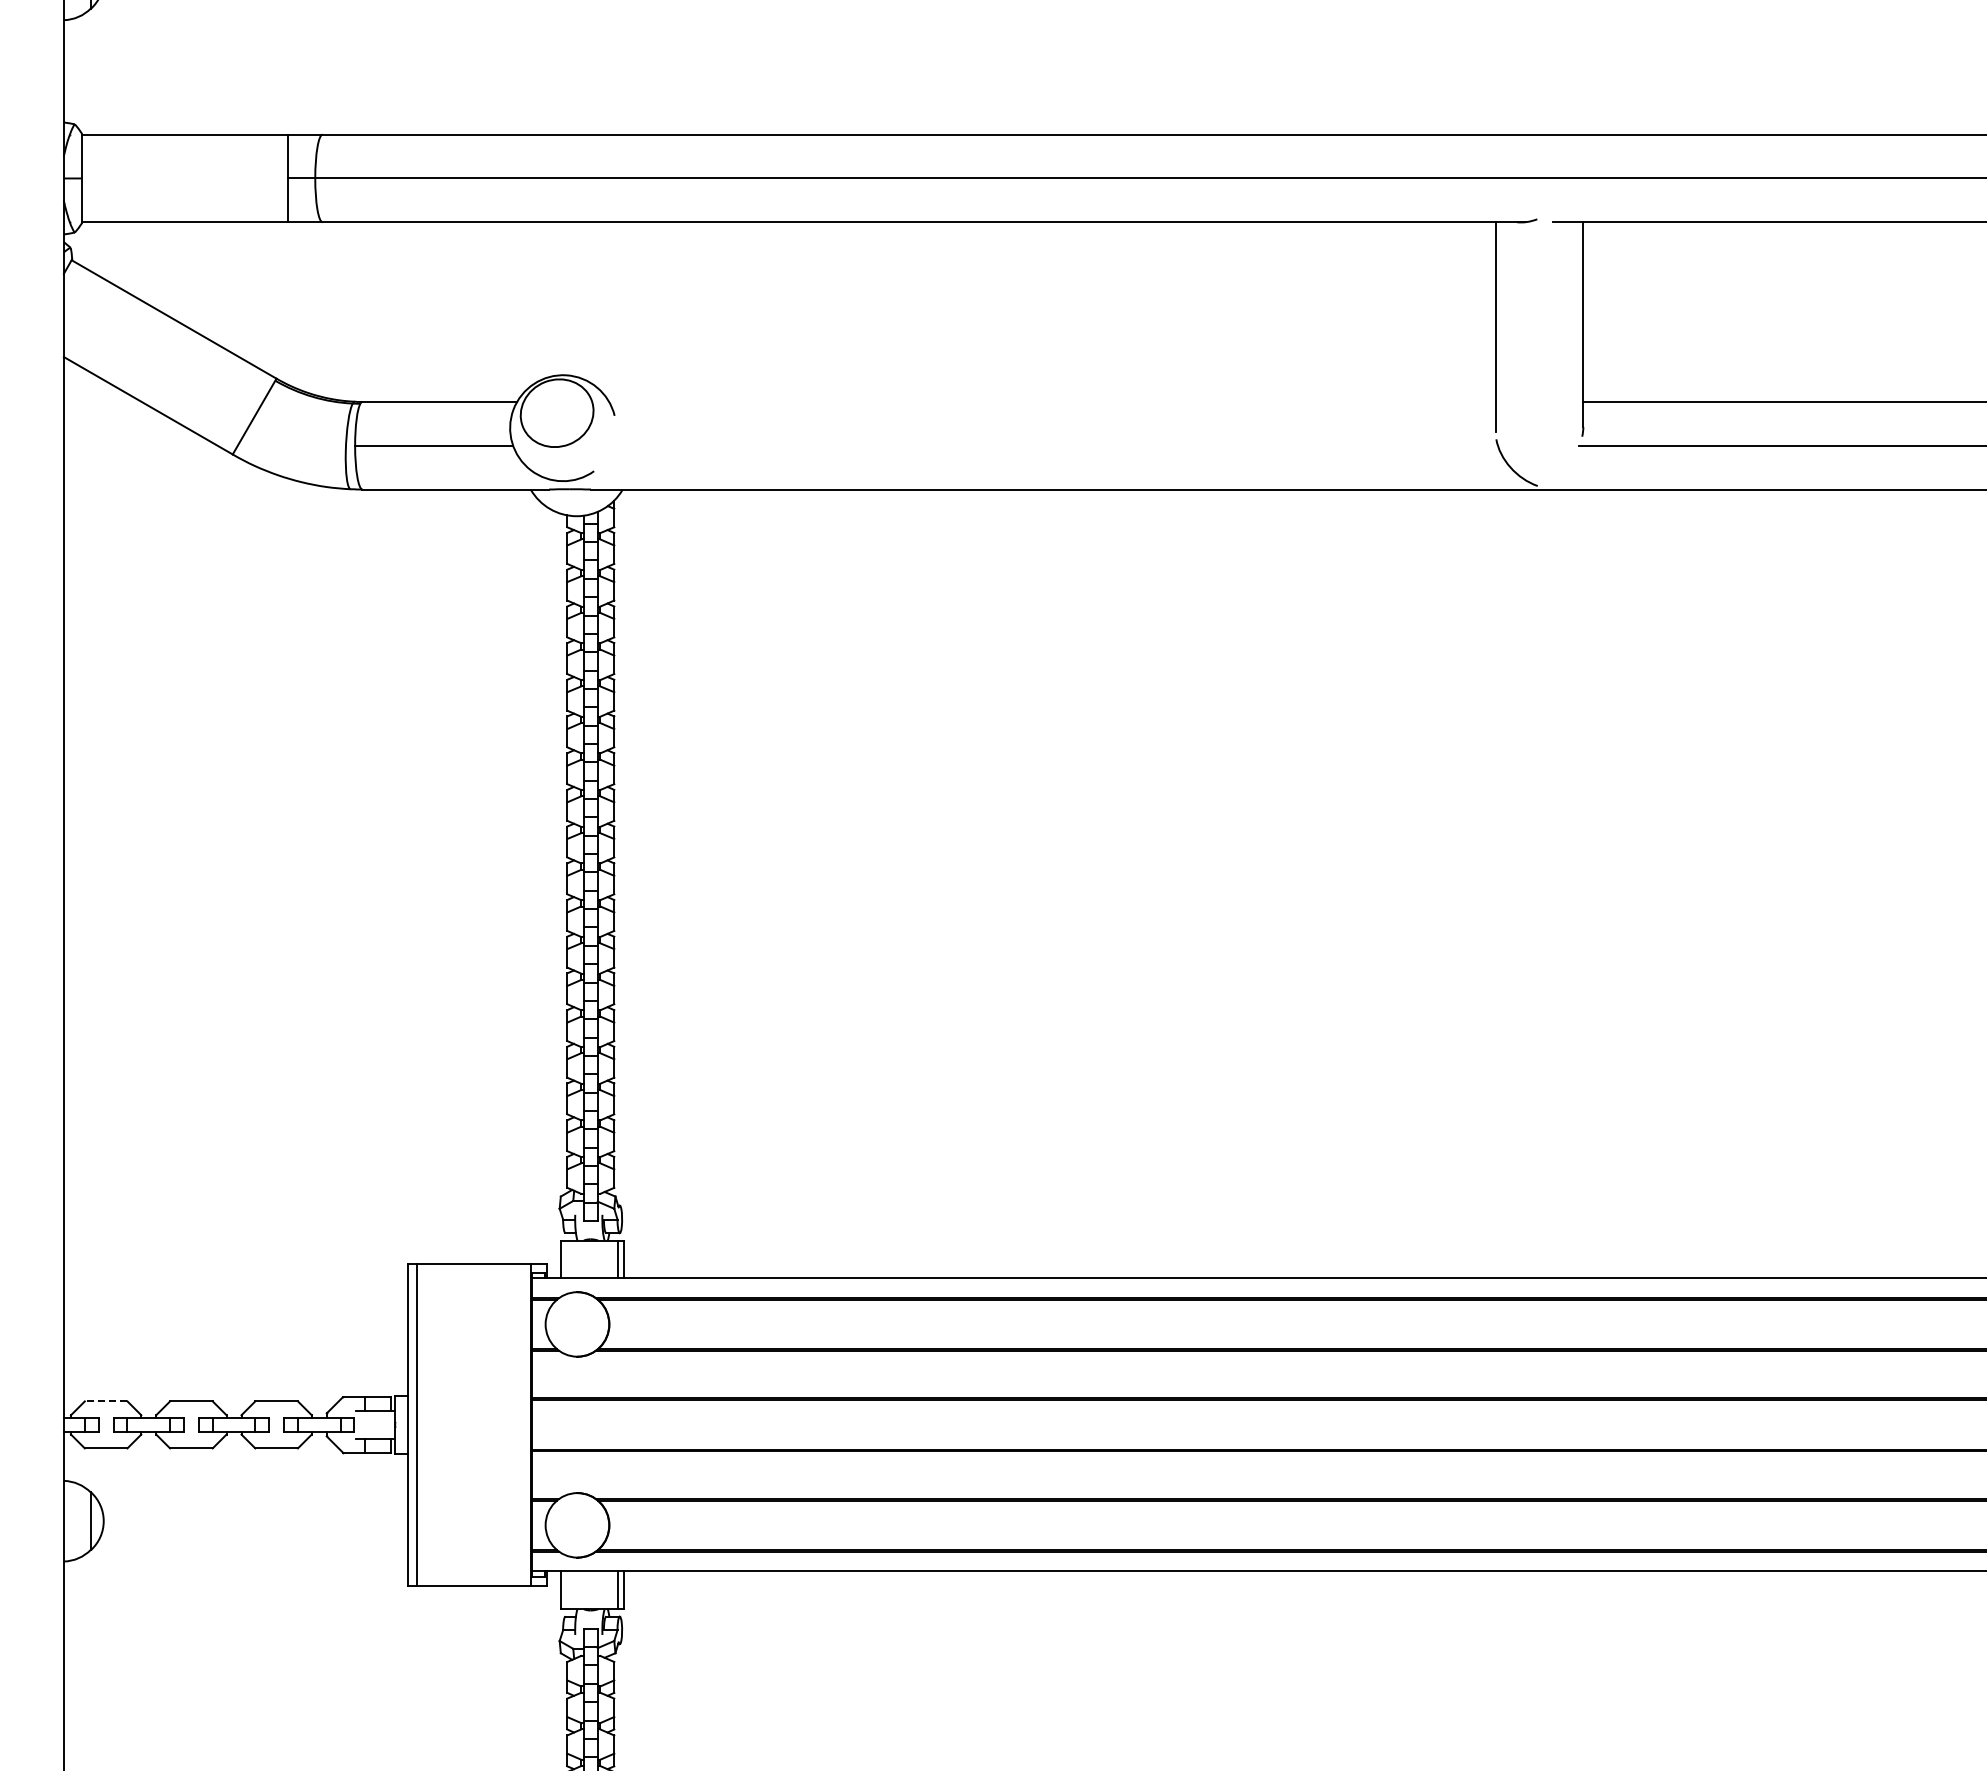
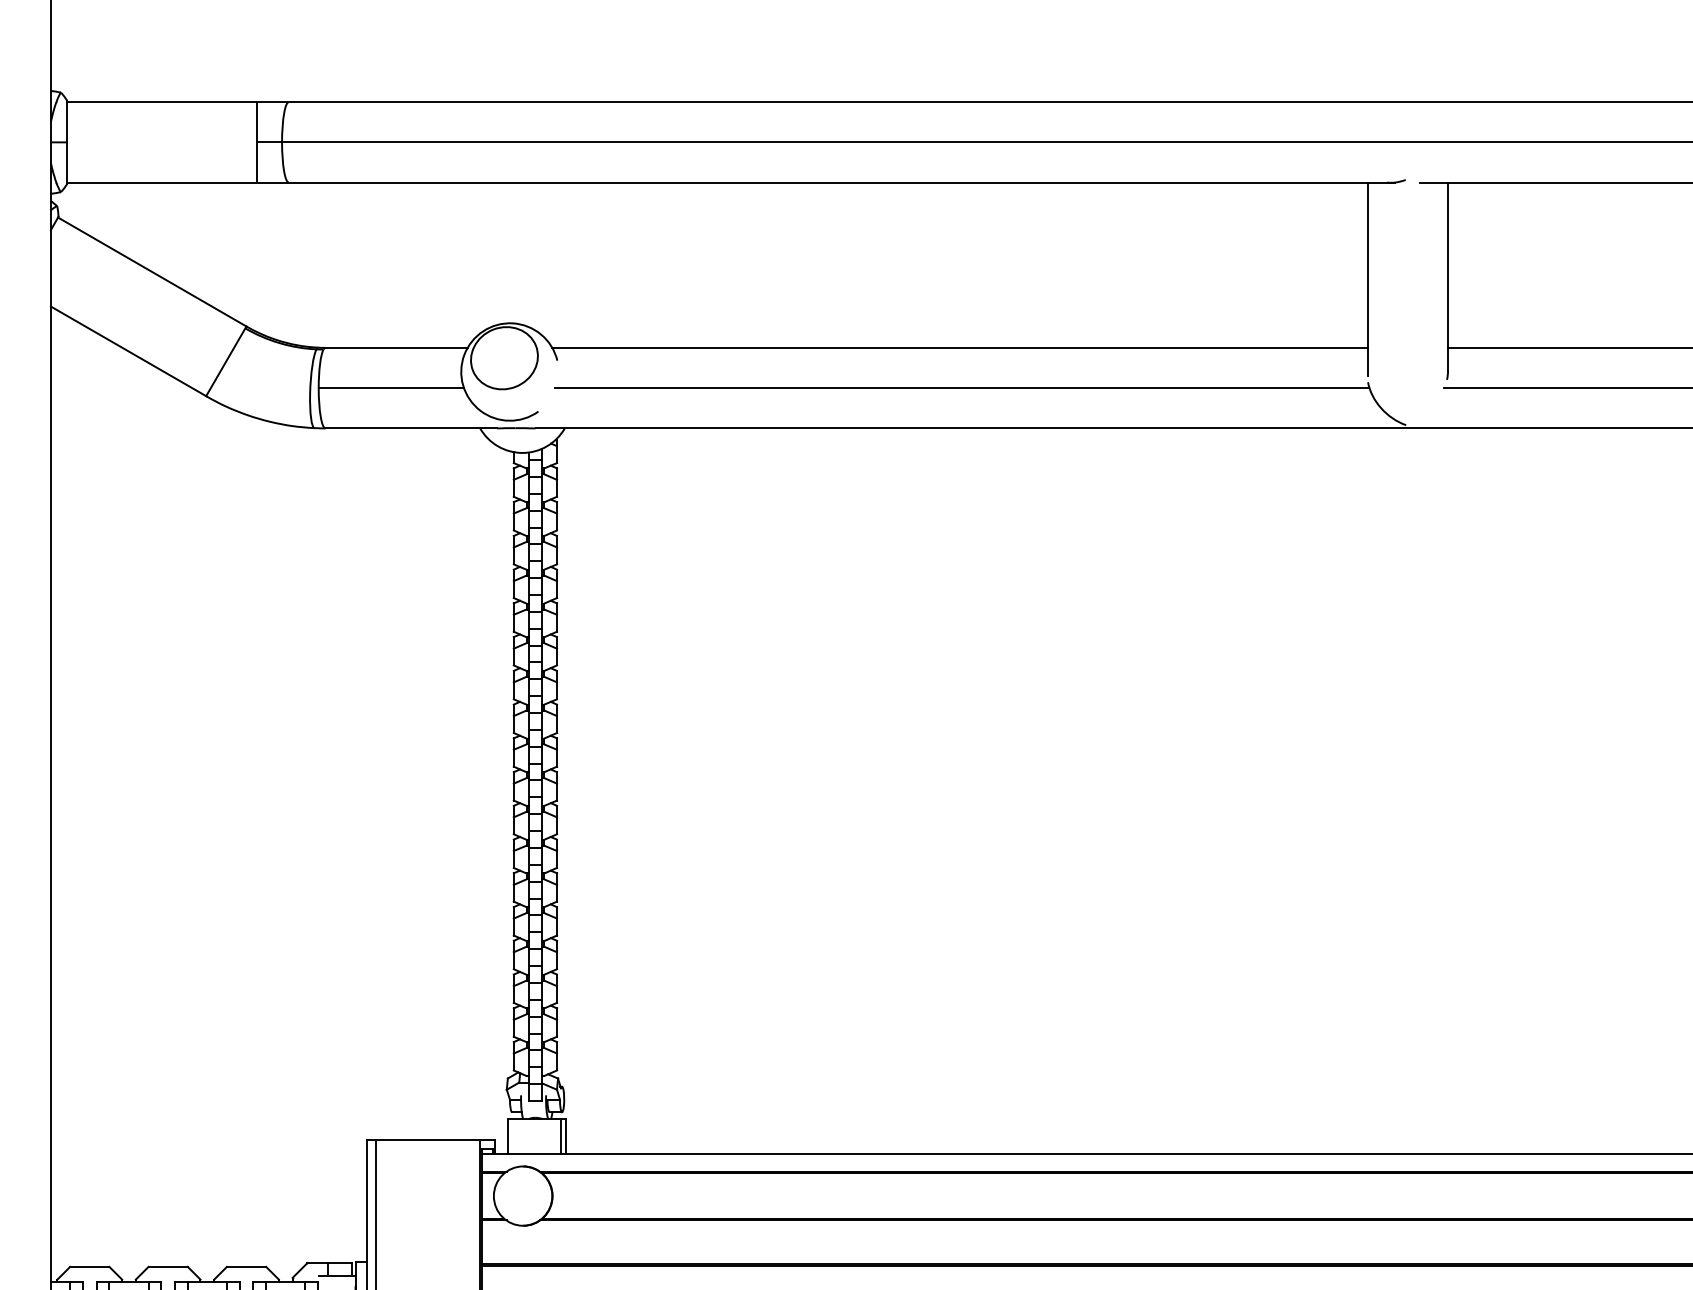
line: (1052, 401) -> (959, 347), added
line: (1054, 445) -> (961, 387), added
line: (105, 1401) -> (89, 1266), dashed -> solid

